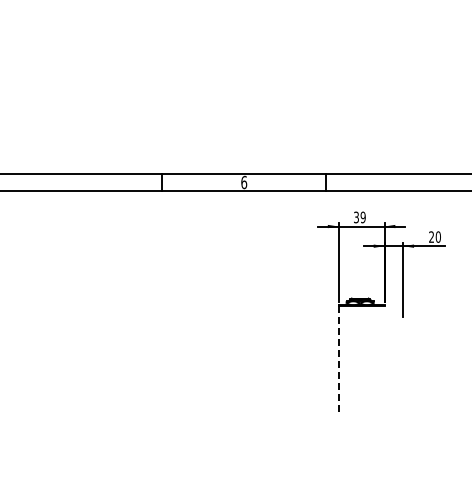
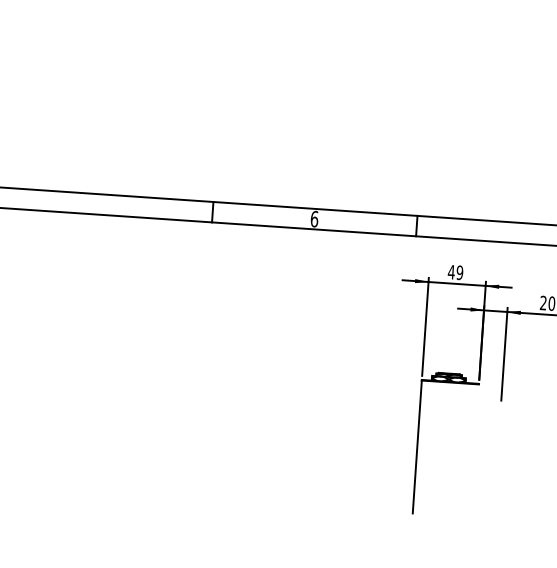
text: (356, 217) -> (451, 272), 39 -> 49
line: (338, 359) -> (417, 447), dashed -> solid

